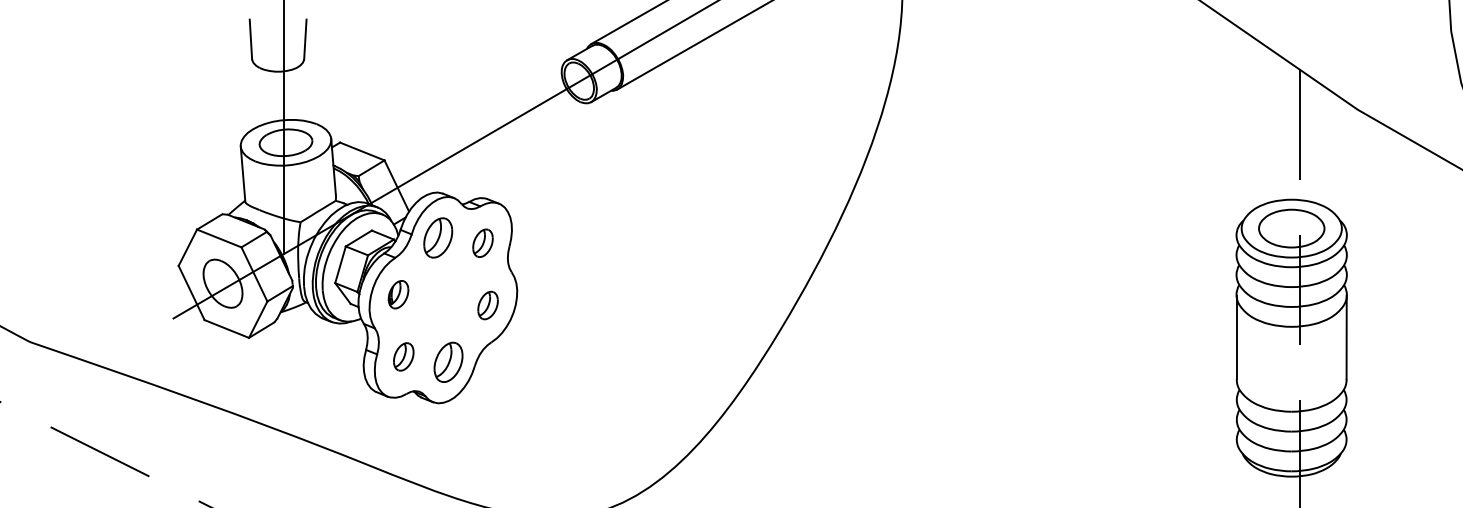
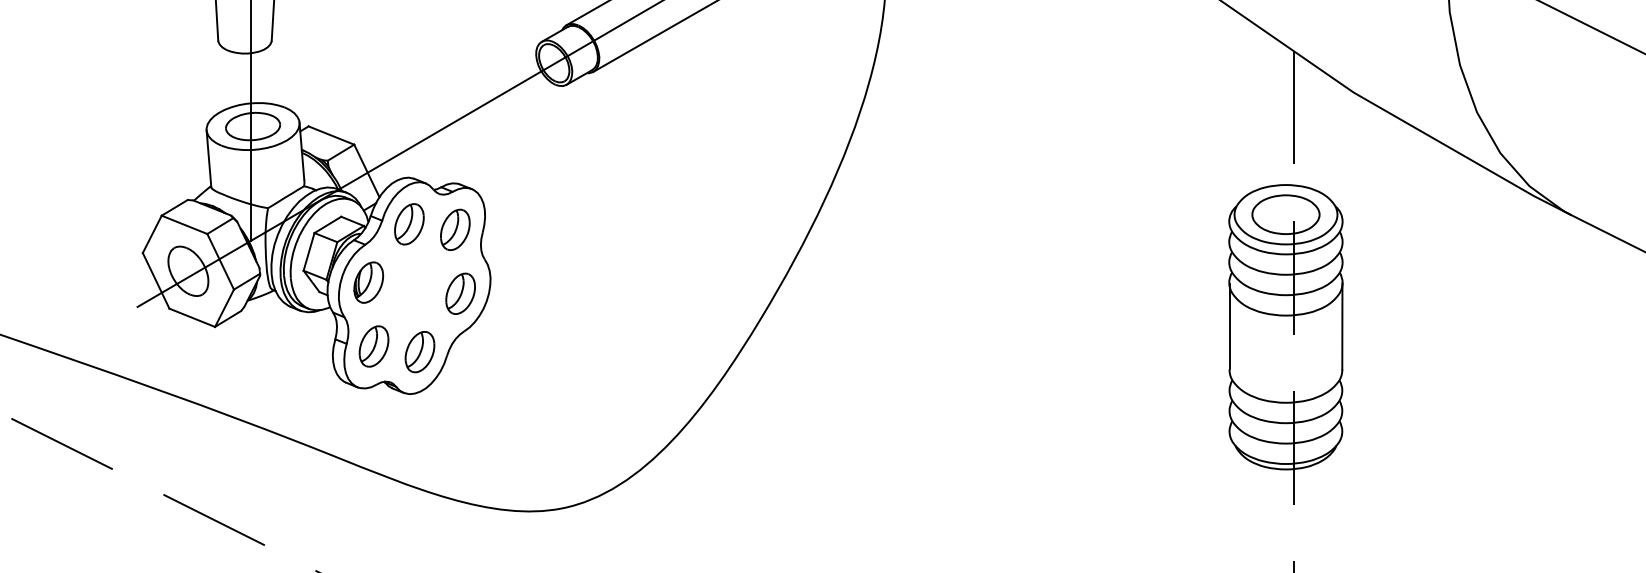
part: (483, 243) -> (455, 229), size x1.43
part: (398, 294) -> (368, 282), size x1.43
part: (487, 305) -> (460, 293), size x1.43
part: (403, 356) -> (373, 346), size x1.43

